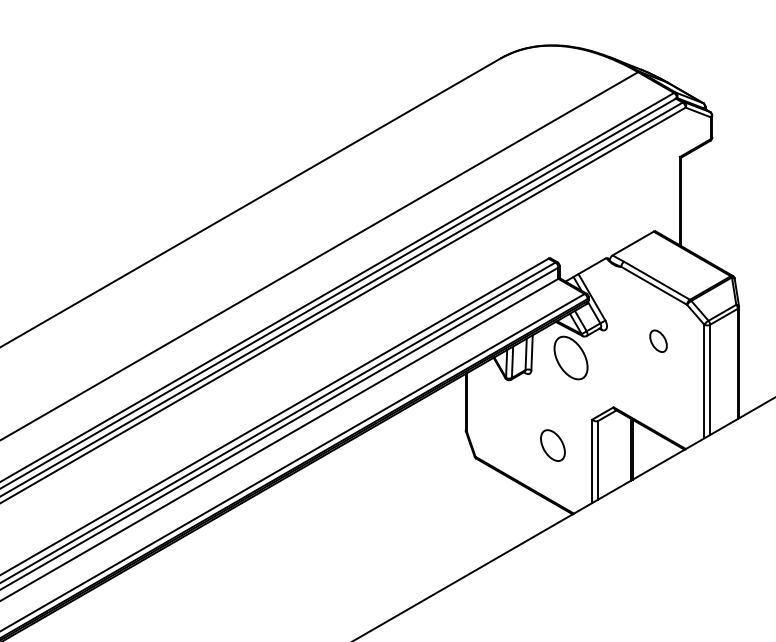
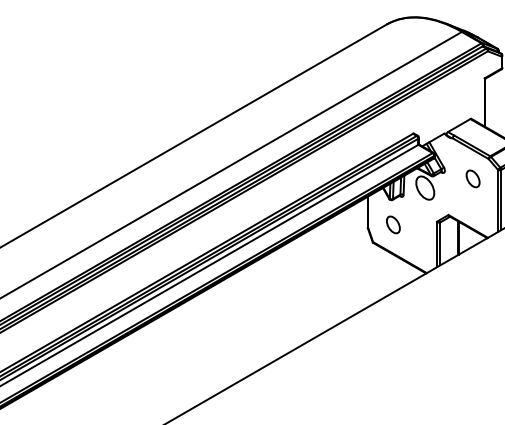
part: (657, 340) -> (472, 178), size x1.43
part: (553, 444) -> (393, 224), moved

